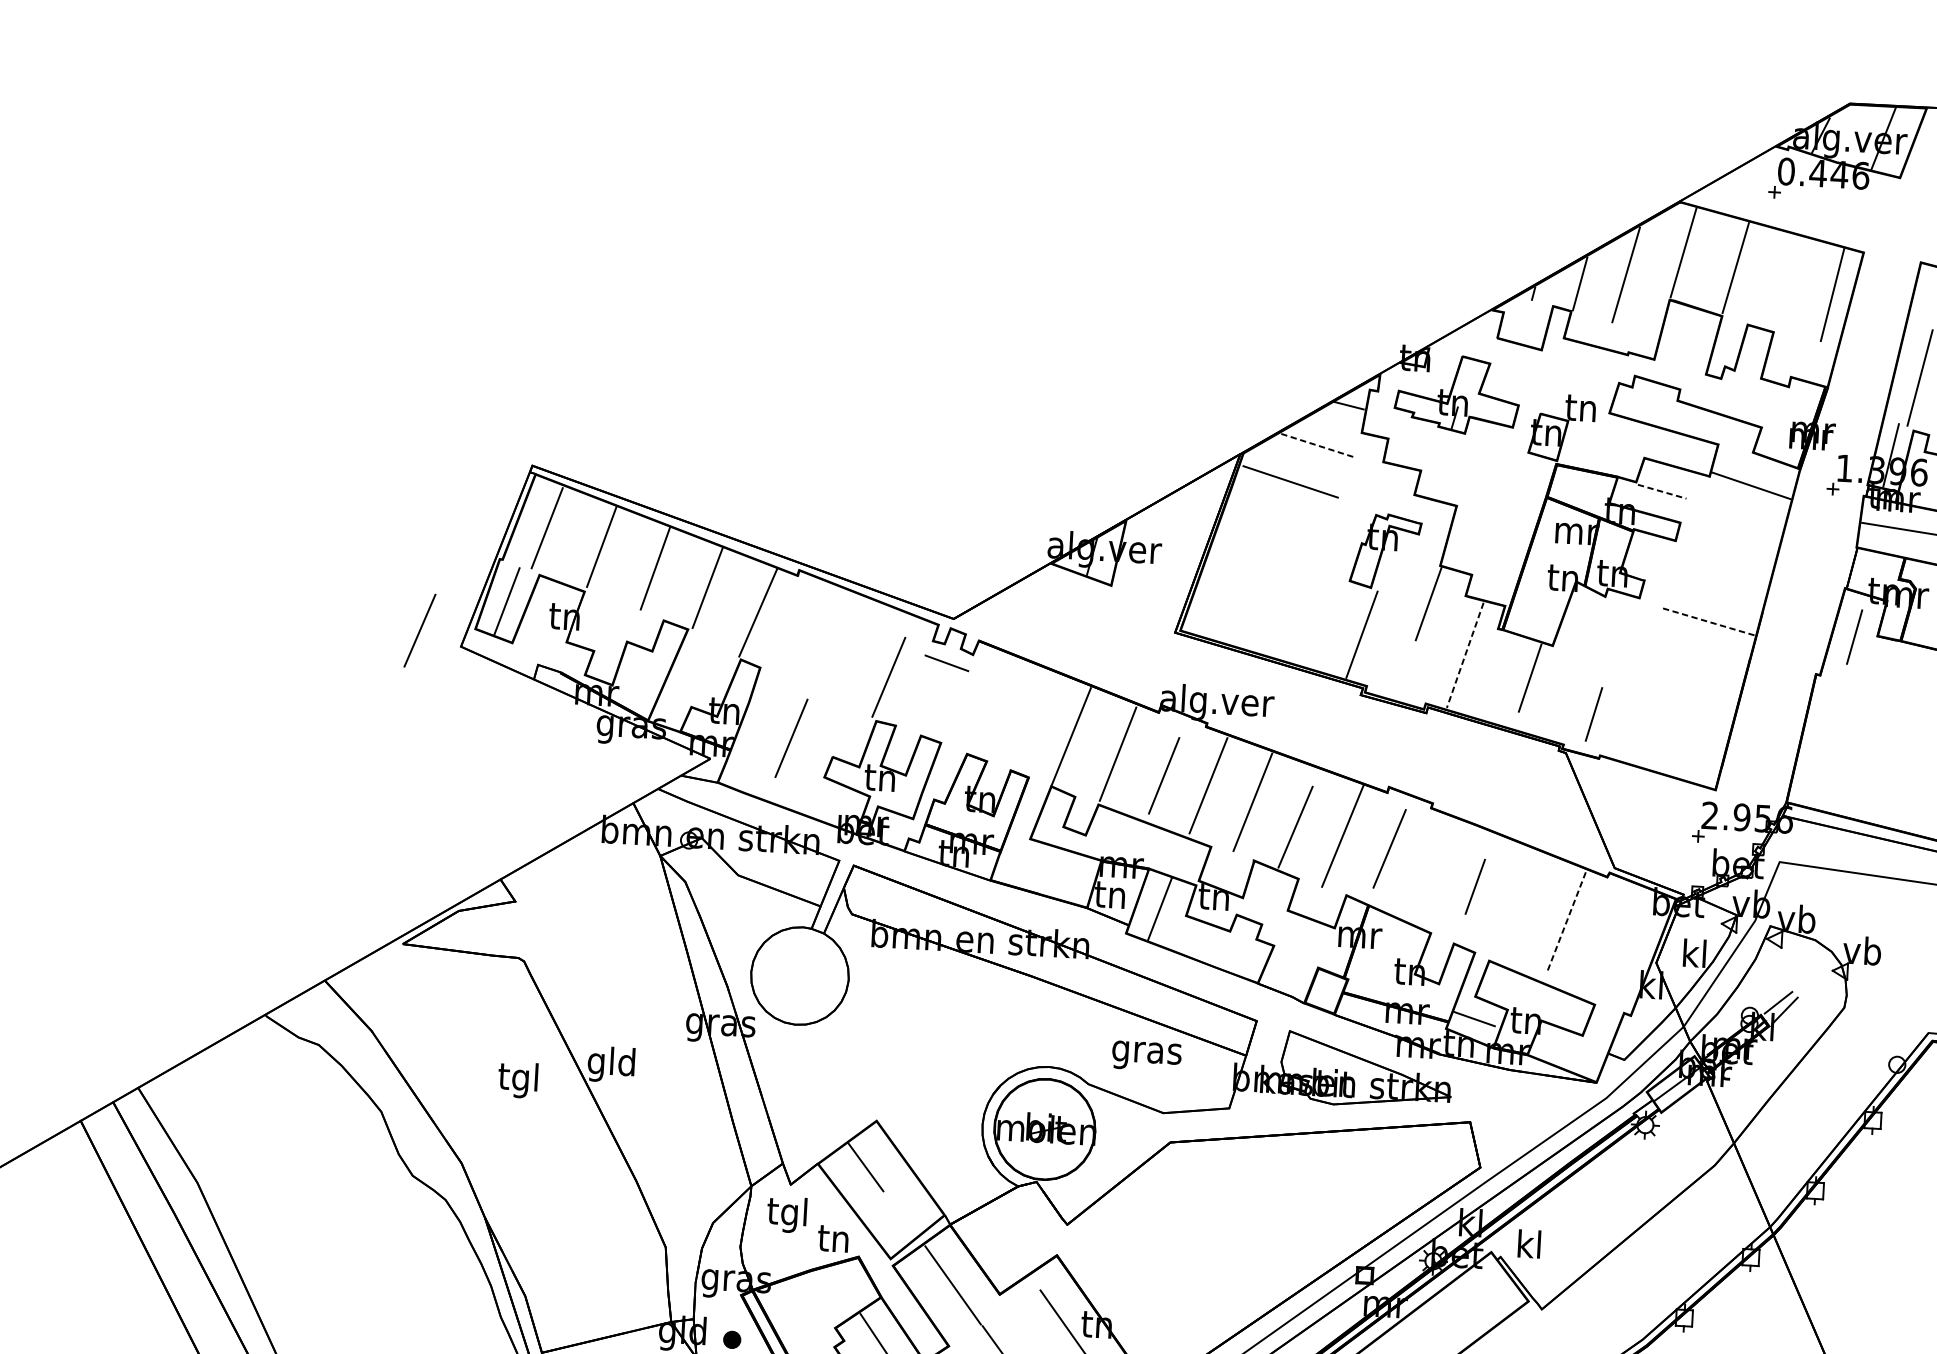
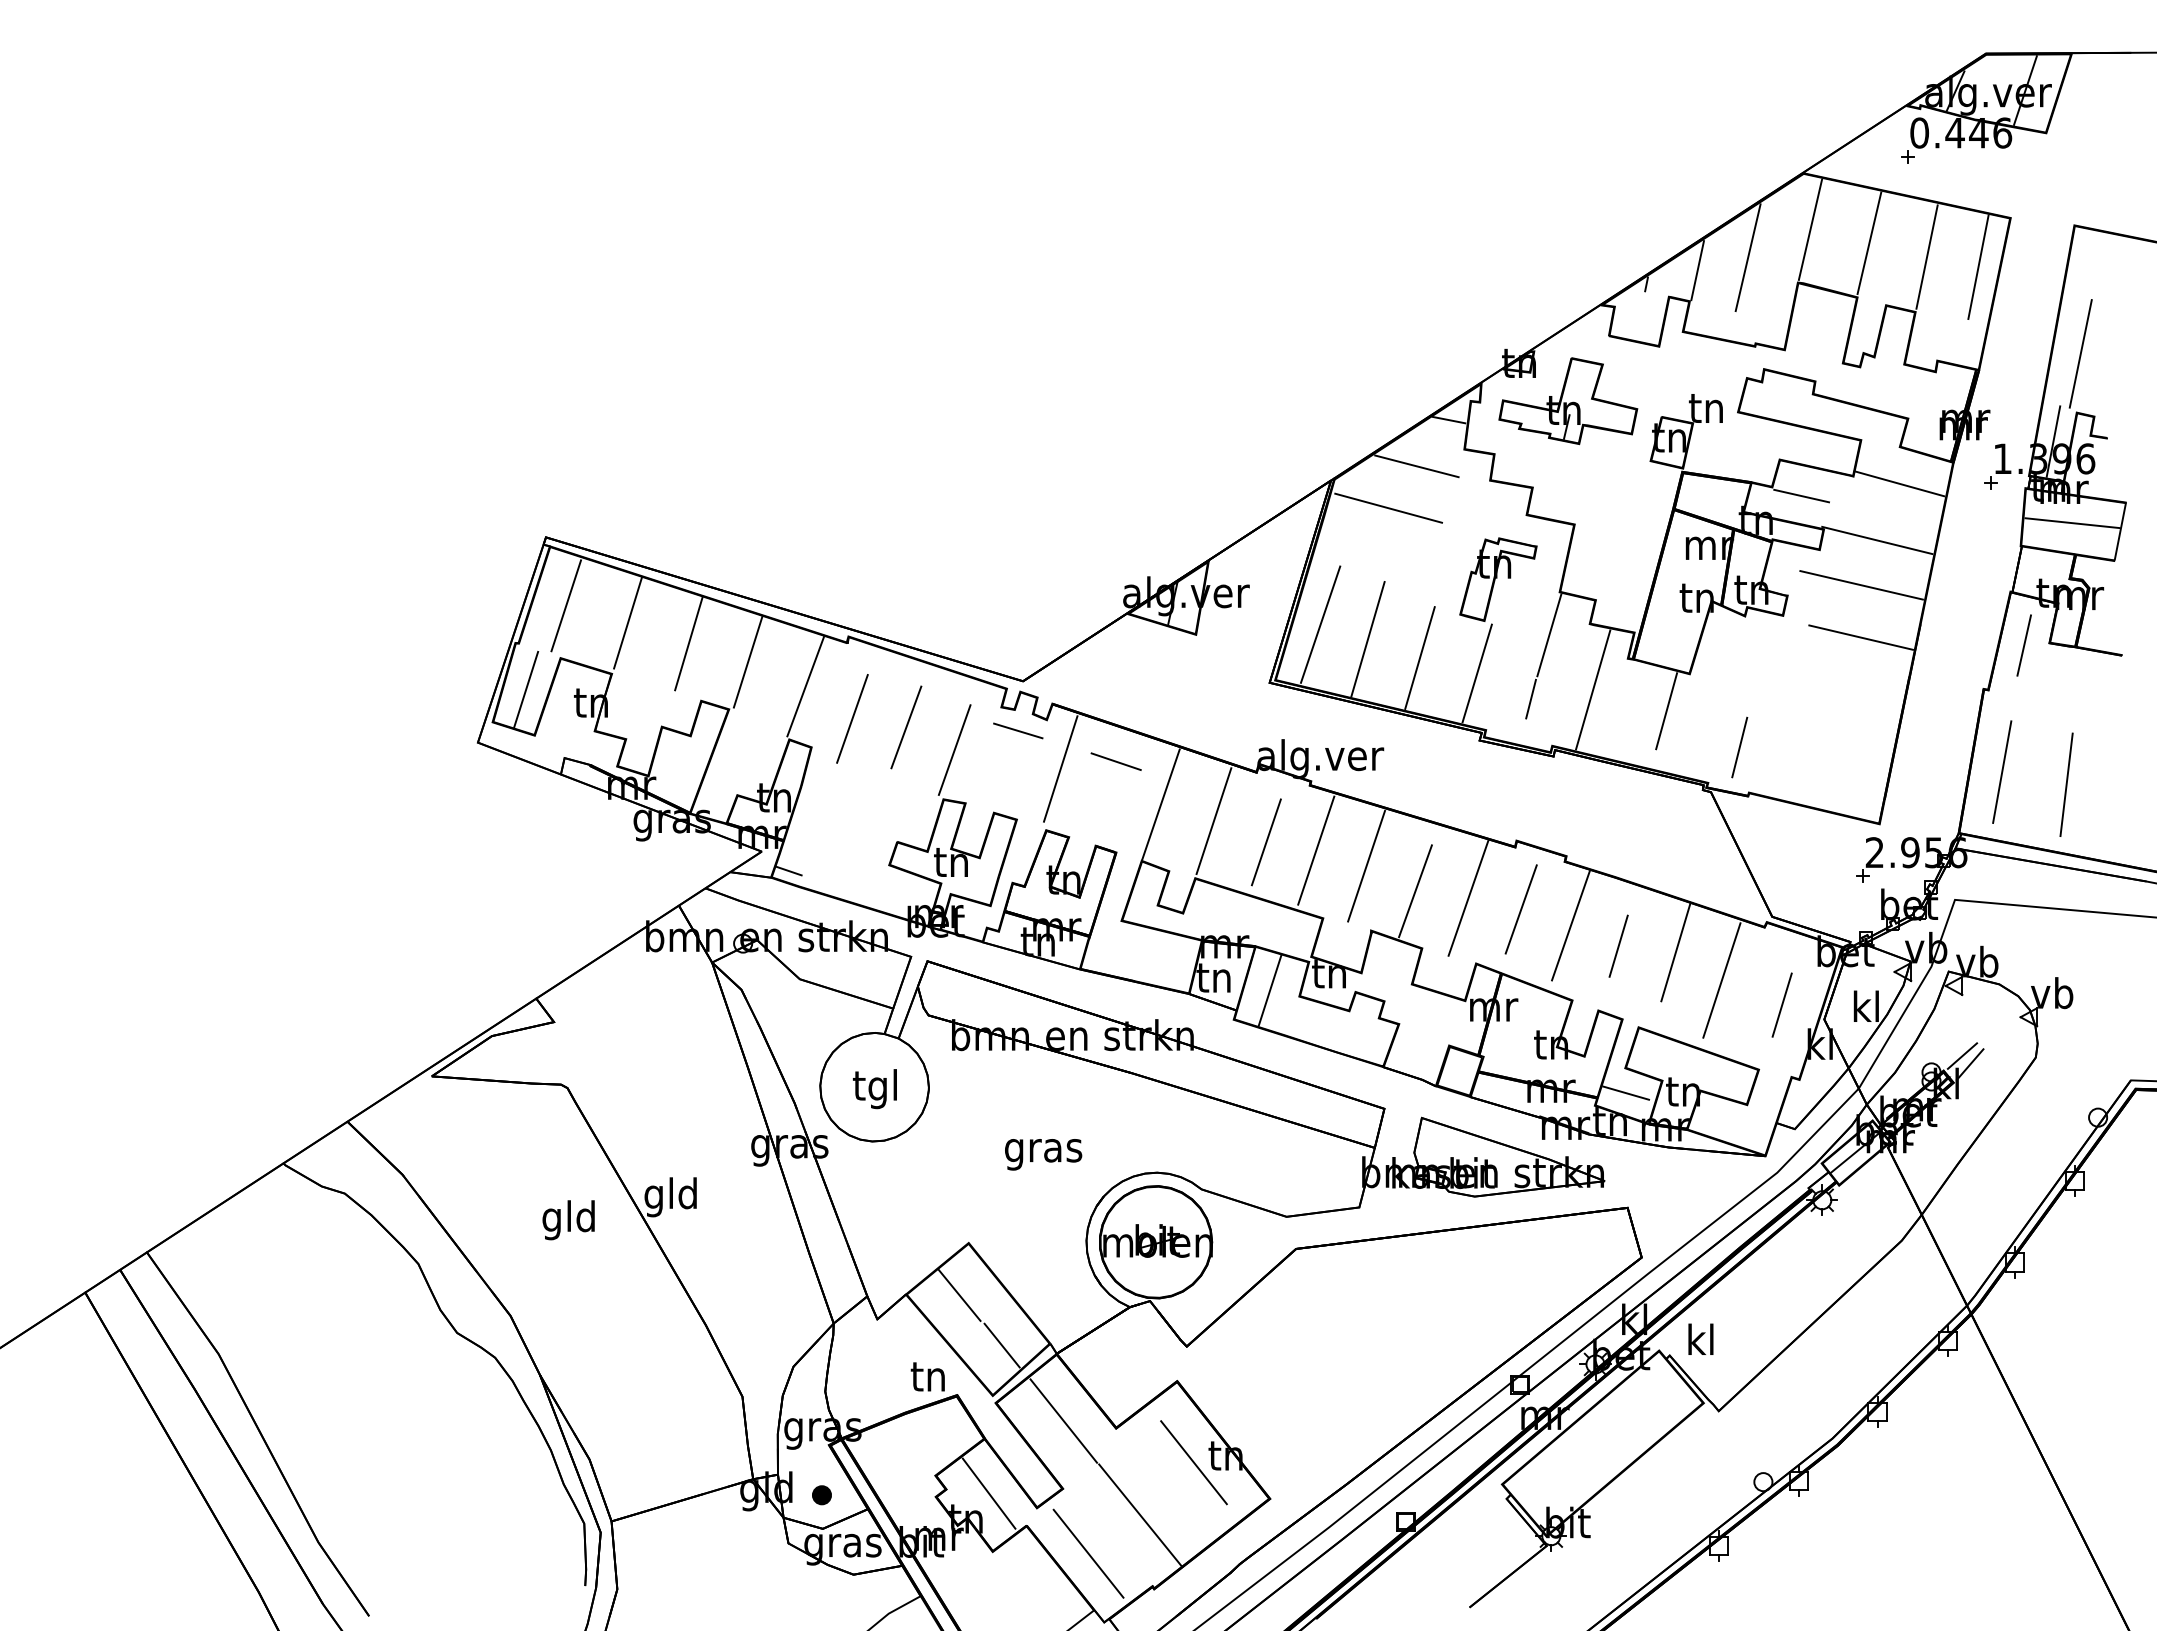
line: (1786, 282) -> (1926, 256), added
line: (1318, 445) -> (1417, 466), dashed -> solid
line: (1662, 492) -> (1802, 496), dashed -> solid
line: (1728, 535) -> (1877, 540), added
line: (1711, 575) -> (1861, 585), added
line: (1223, 582) -> (1320, 624), added
line: (1265, 598) -> (1367, 639), added
line: (1310, 617) -> (1419, 657), added
line: (1707, 621) -> (1860, 637), dashed -> solid
line: (420, 630) -> (906, 727), moved
line: (1465, 654) -> (1593, 689), dashed -> solid
line: (1408, 659) -> (1530, 698), added
line: (1032, 695) -> (1115, 761), added
line: (982, 699) -> (1060, 768), added
line: (791, 738) -> (852, 718), moved
line: (1828, 749) -> (2002, 771), added
line: (1885, 764) -> (2066, 784), added
line: (733, 777) -> (788, 870), added
line: (1433, 865) -> (1570, 925), added
line: (1526, 895) -> (1675, 952), added
line: (1565, 922) -> (1721, 980), dashed -> solid
line: (1618, 947) -> (1781, 1004), added
text: (1146, 1056) -> (1043, 1154), moved
text: (518, 1080) -> (568, 1220), tgl -> gld
line: (900, 1214) -> (1001, 1345), added
text: (786, 1215) -> (874, 1089), moved

